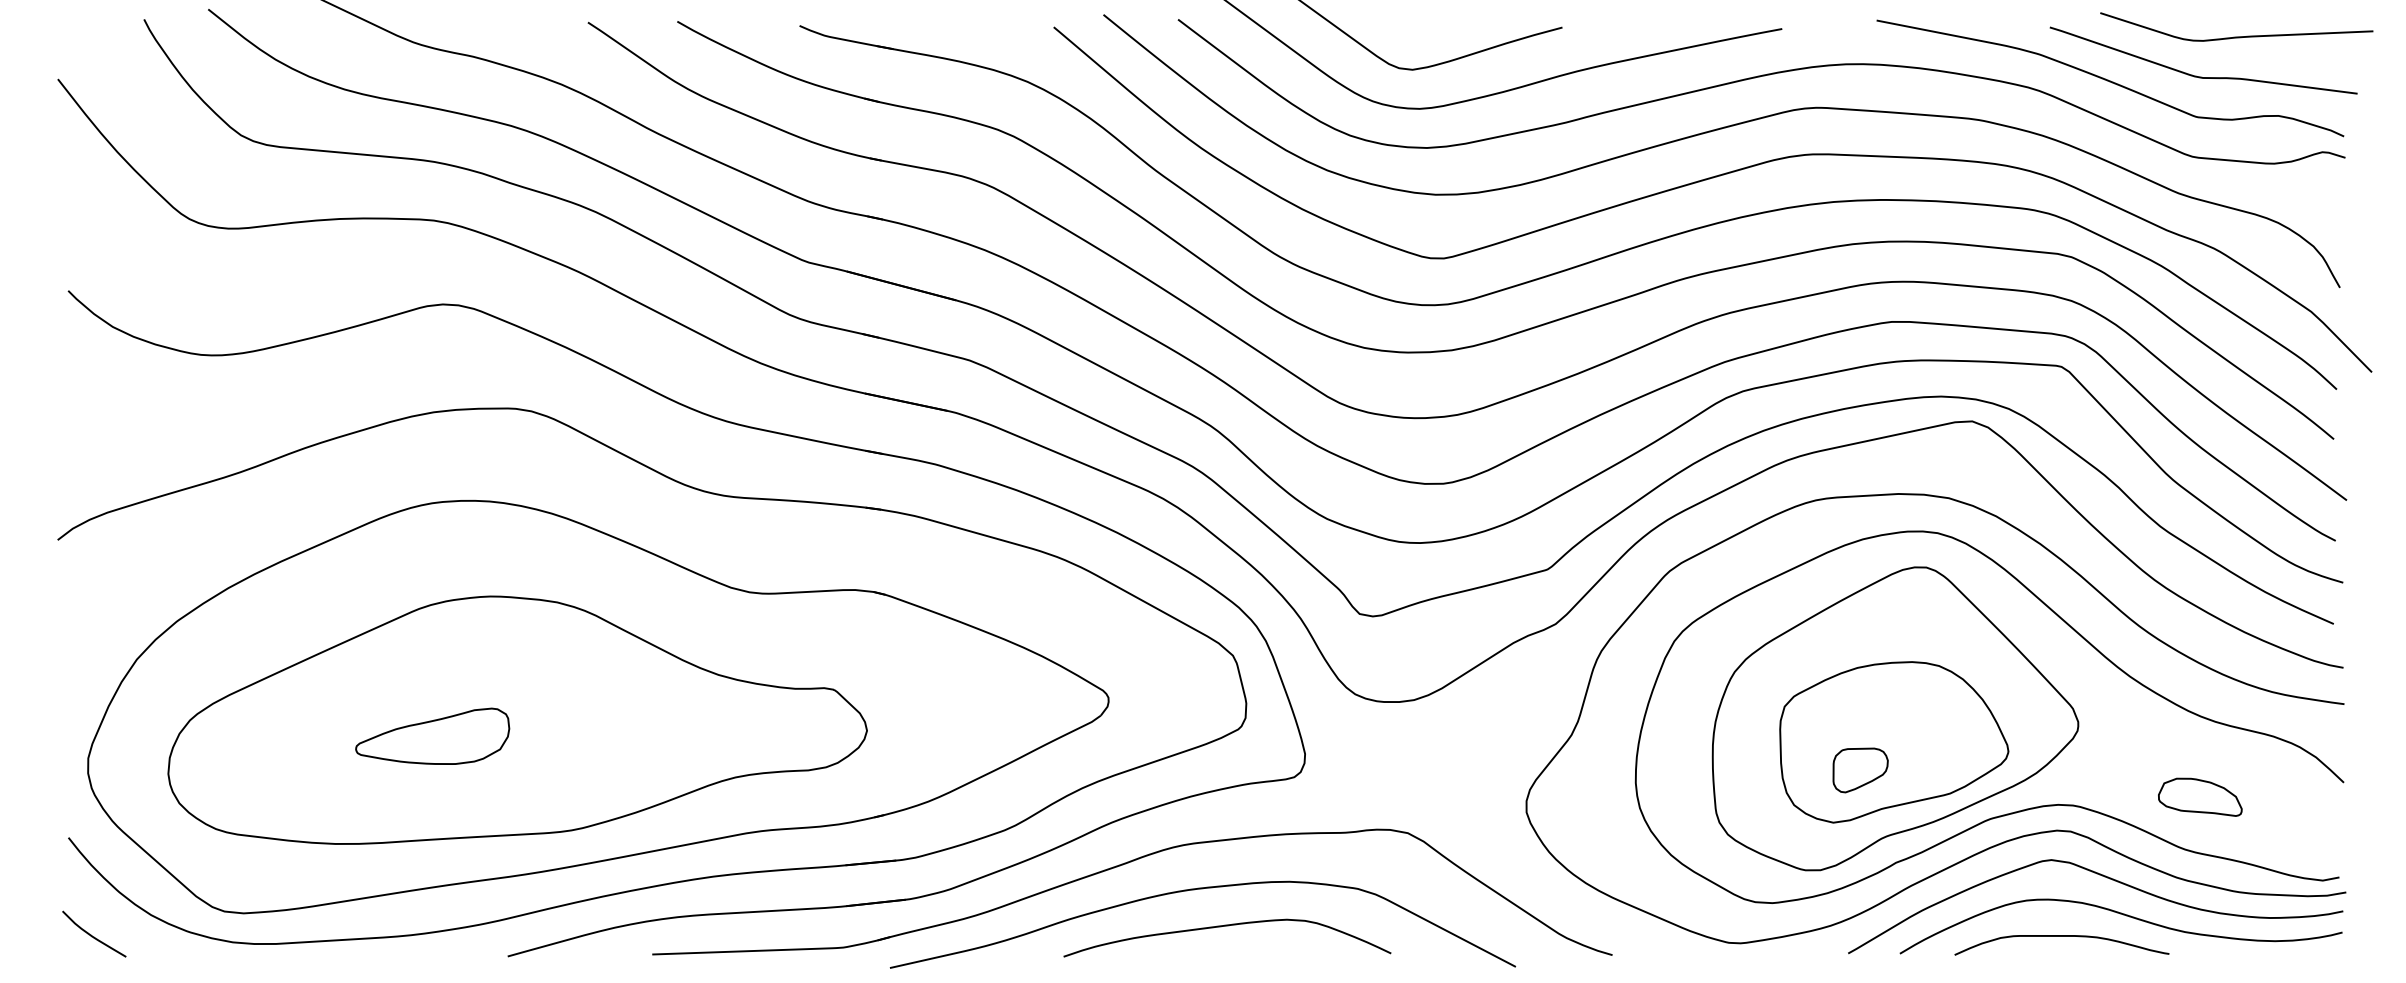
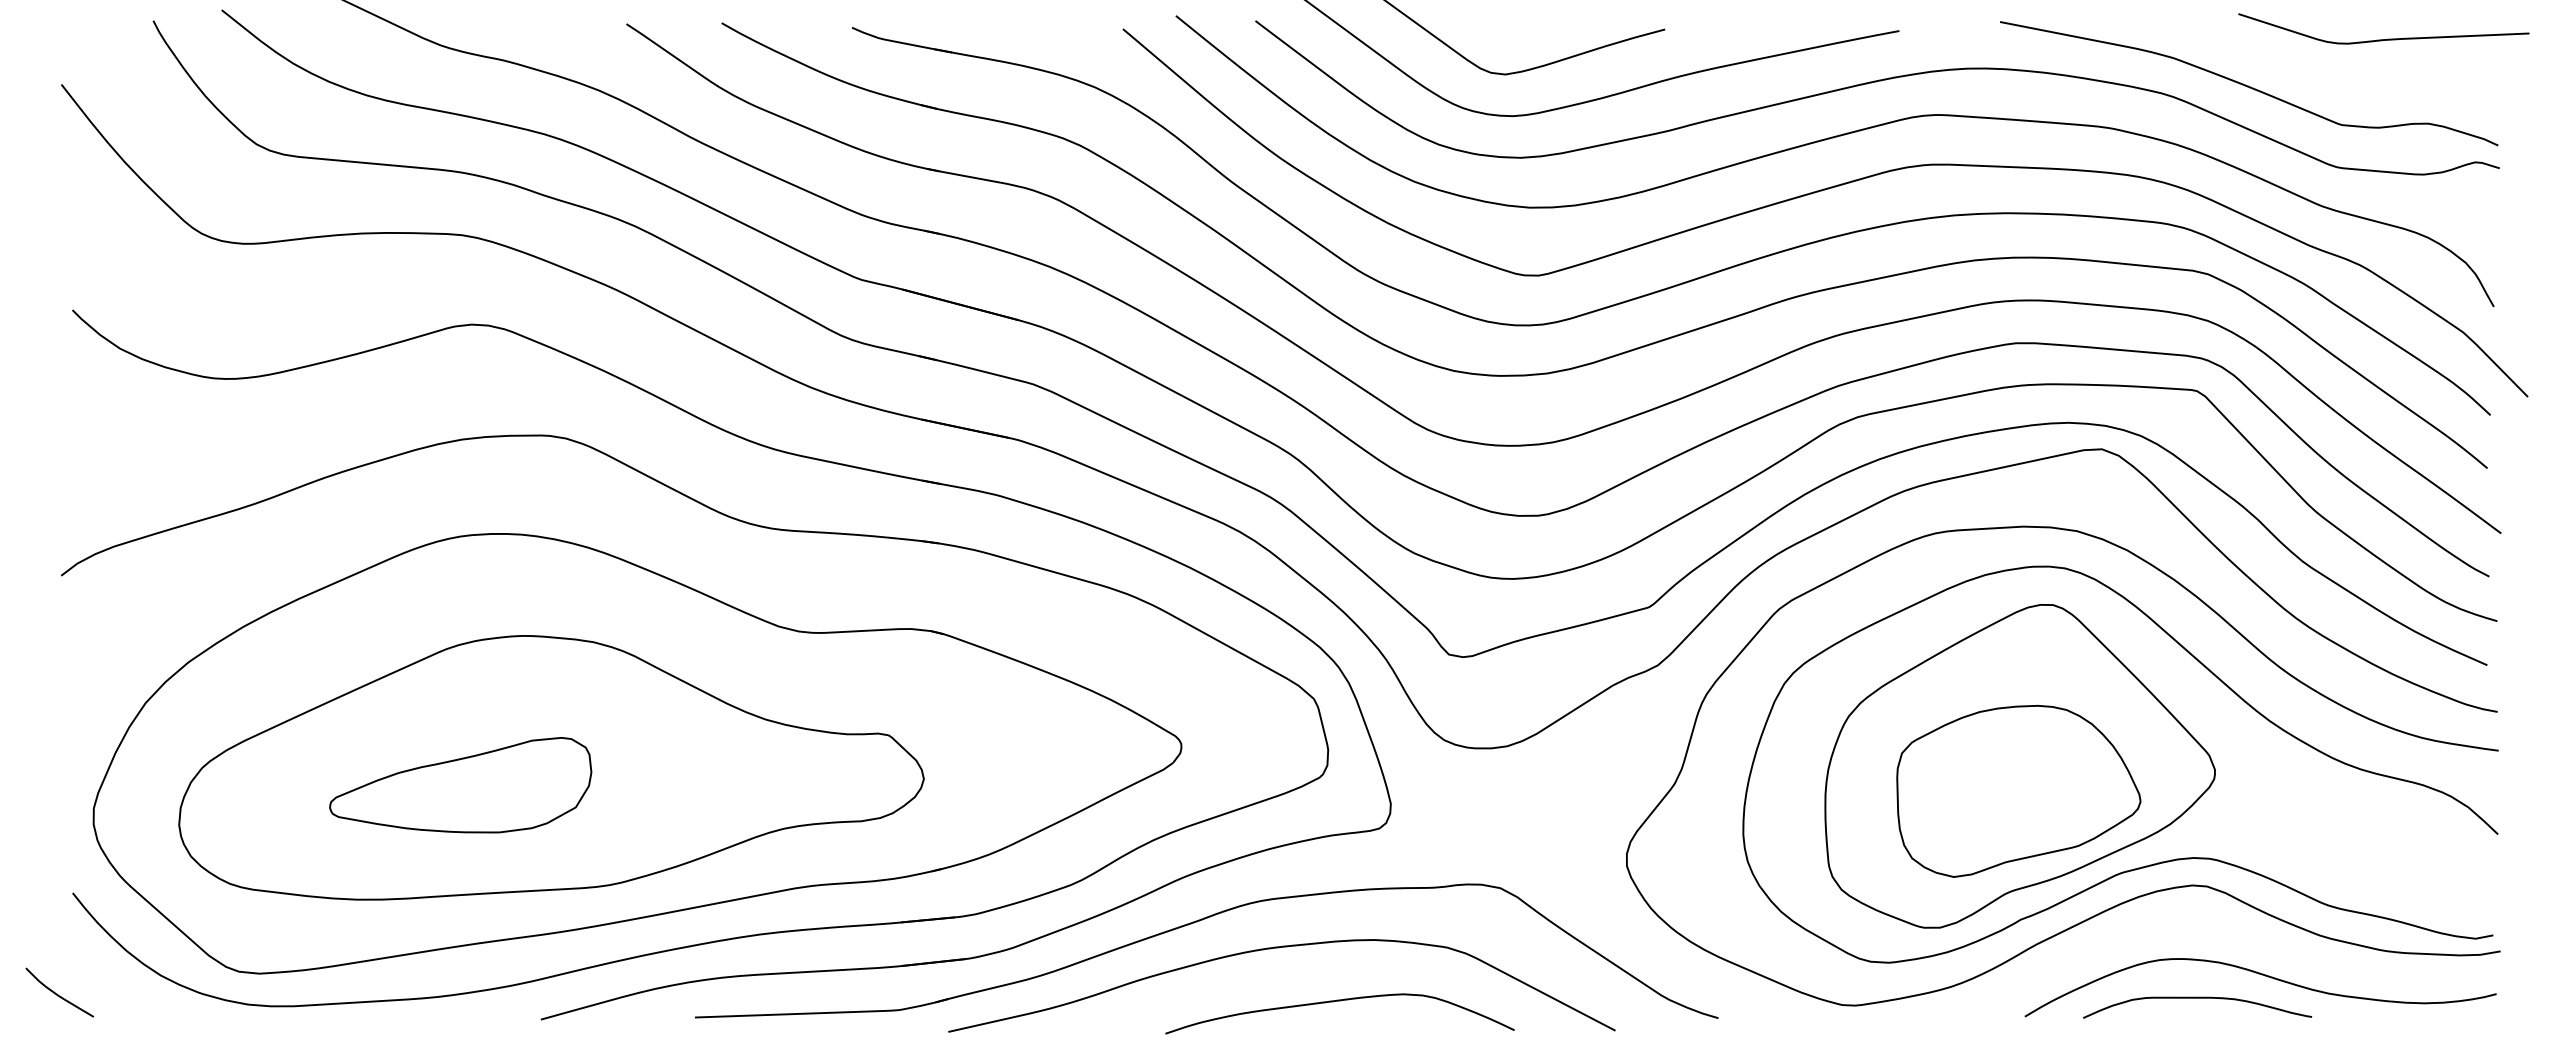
curve: (2201, 76) -> (2346, 81), removed
part: (432, 735) -> (460, 784), size x1.6
part: (1860, 770) -> (1982, 821), removed
part: (2200, 796) -> (2345, 849), removed
curve: (2104, 877) -> (2242, 935), removed
curve: (1227, 926) -> (1340, 1001), moved
curve: (92, 935) -> (57, 994), moved

